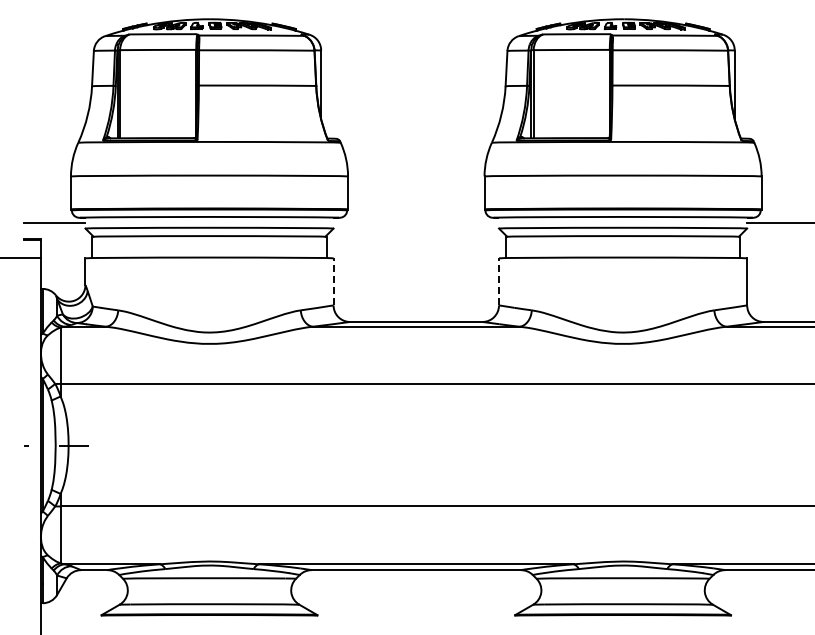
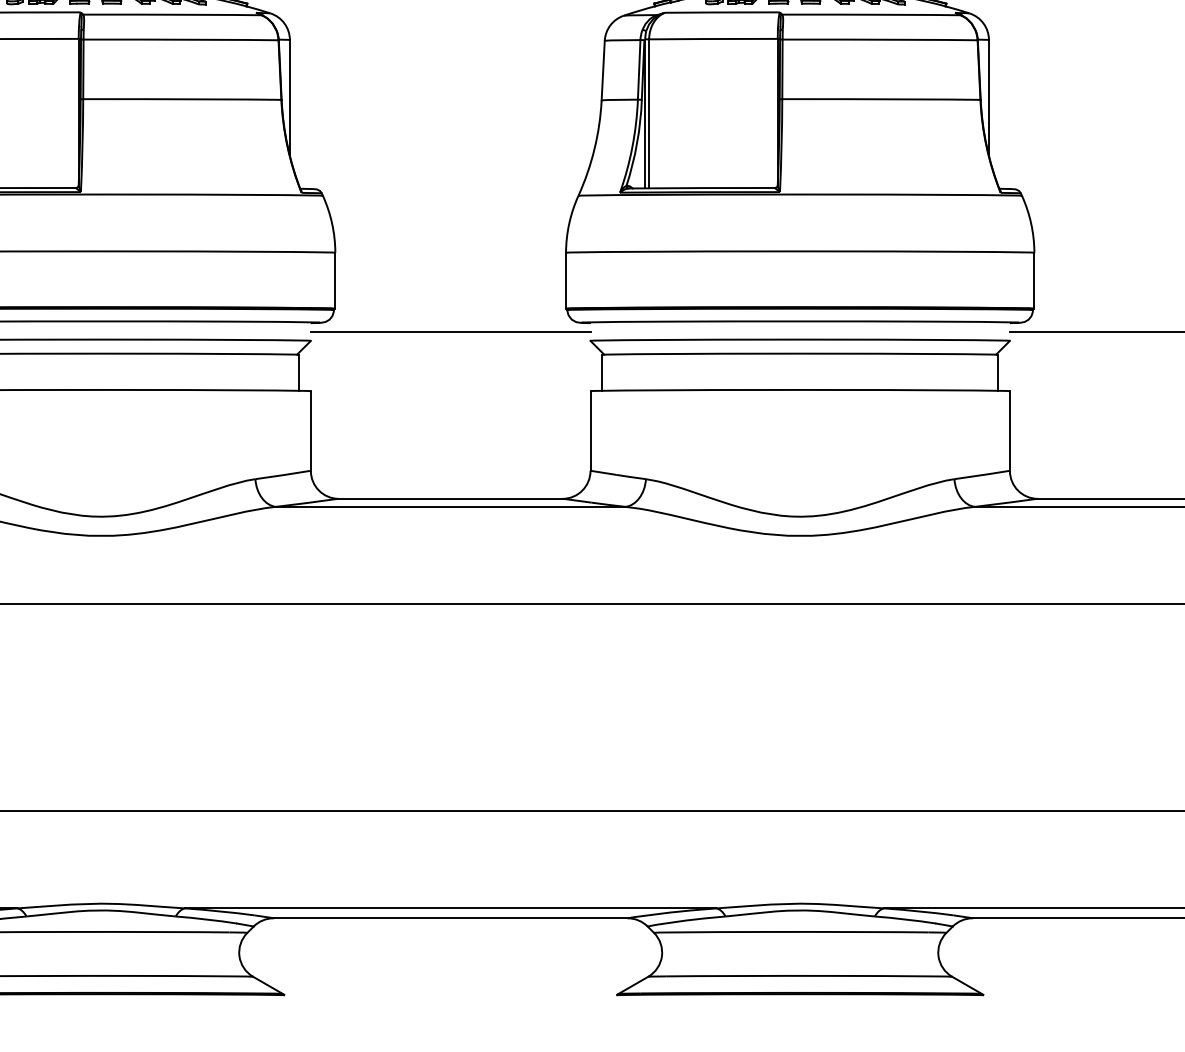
line: (416, 223) -> (451, 332), added
line: (333, 281) -> (310, 430), dashed -> solid
line: (499, 281) -> (591, 430), dashed -> solid

